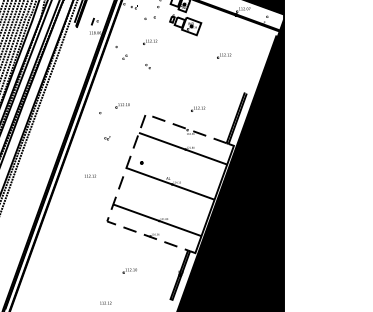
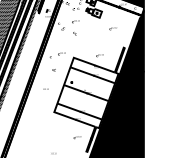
line: (127, 166) -> (64, 84), dashed -> solid
part: (129, 271) -> (77, 137), moved

